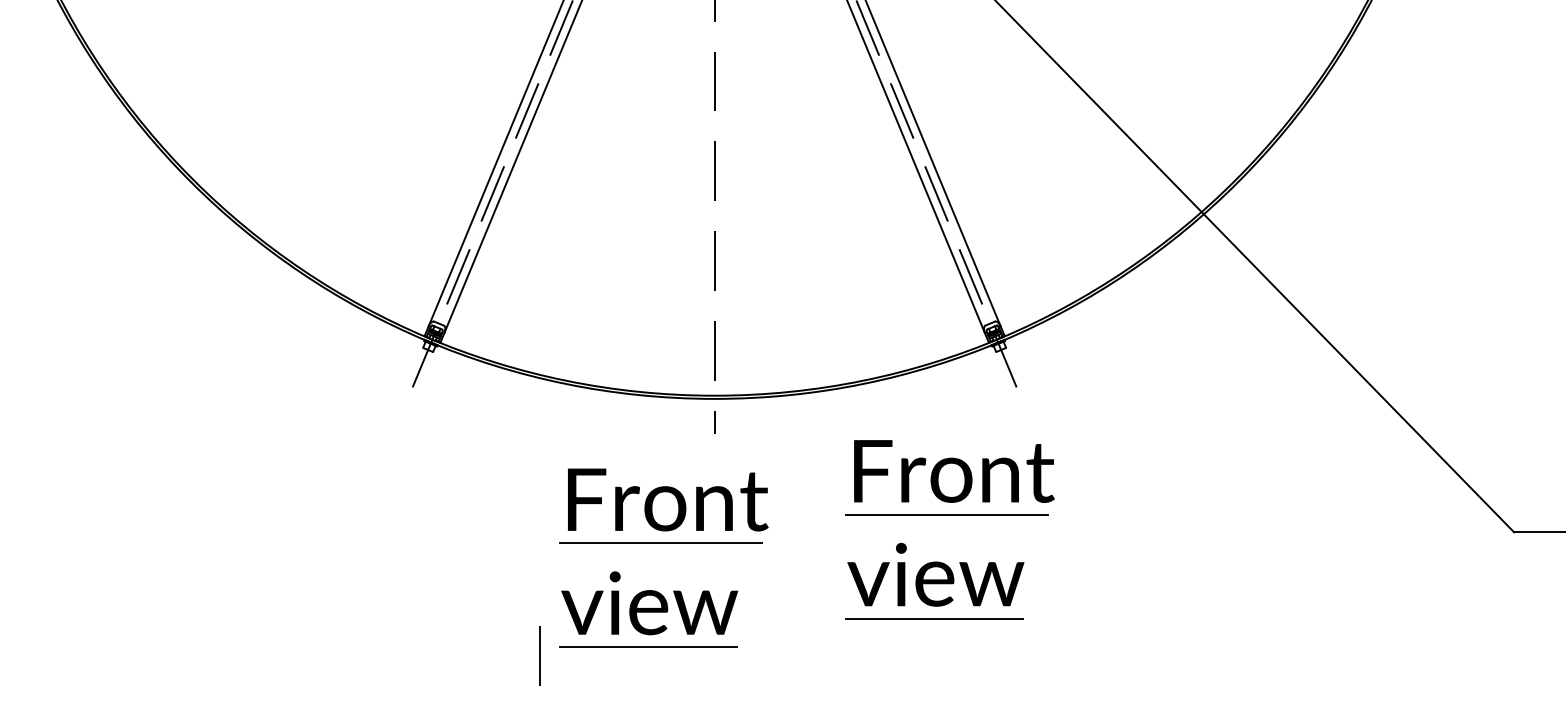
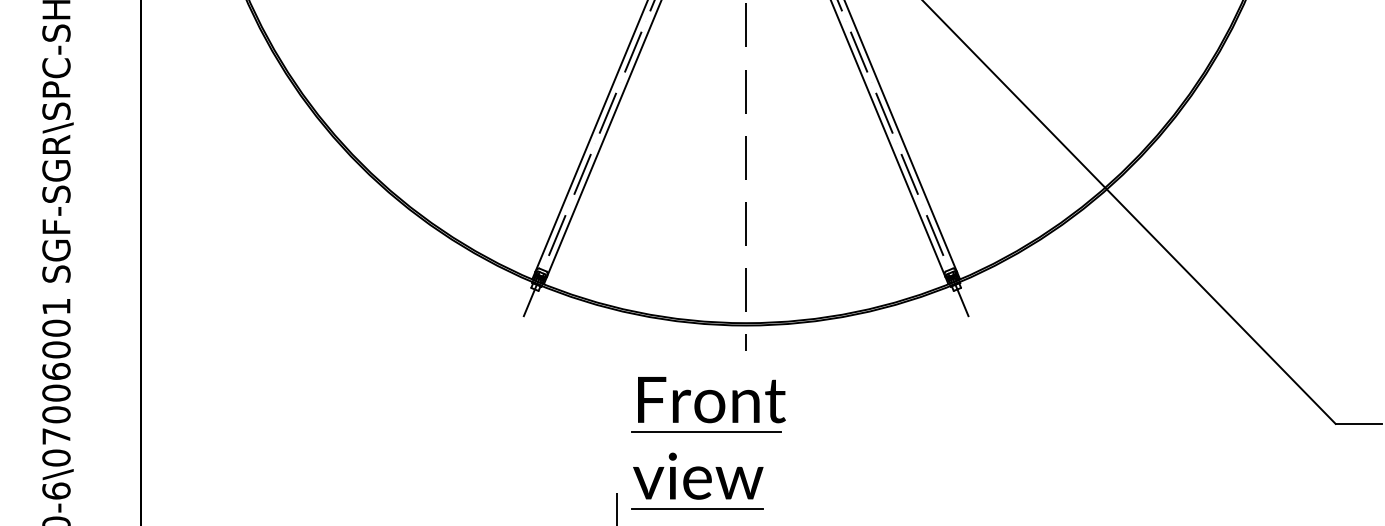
part: (949, 515) -> (919, 411), removed

